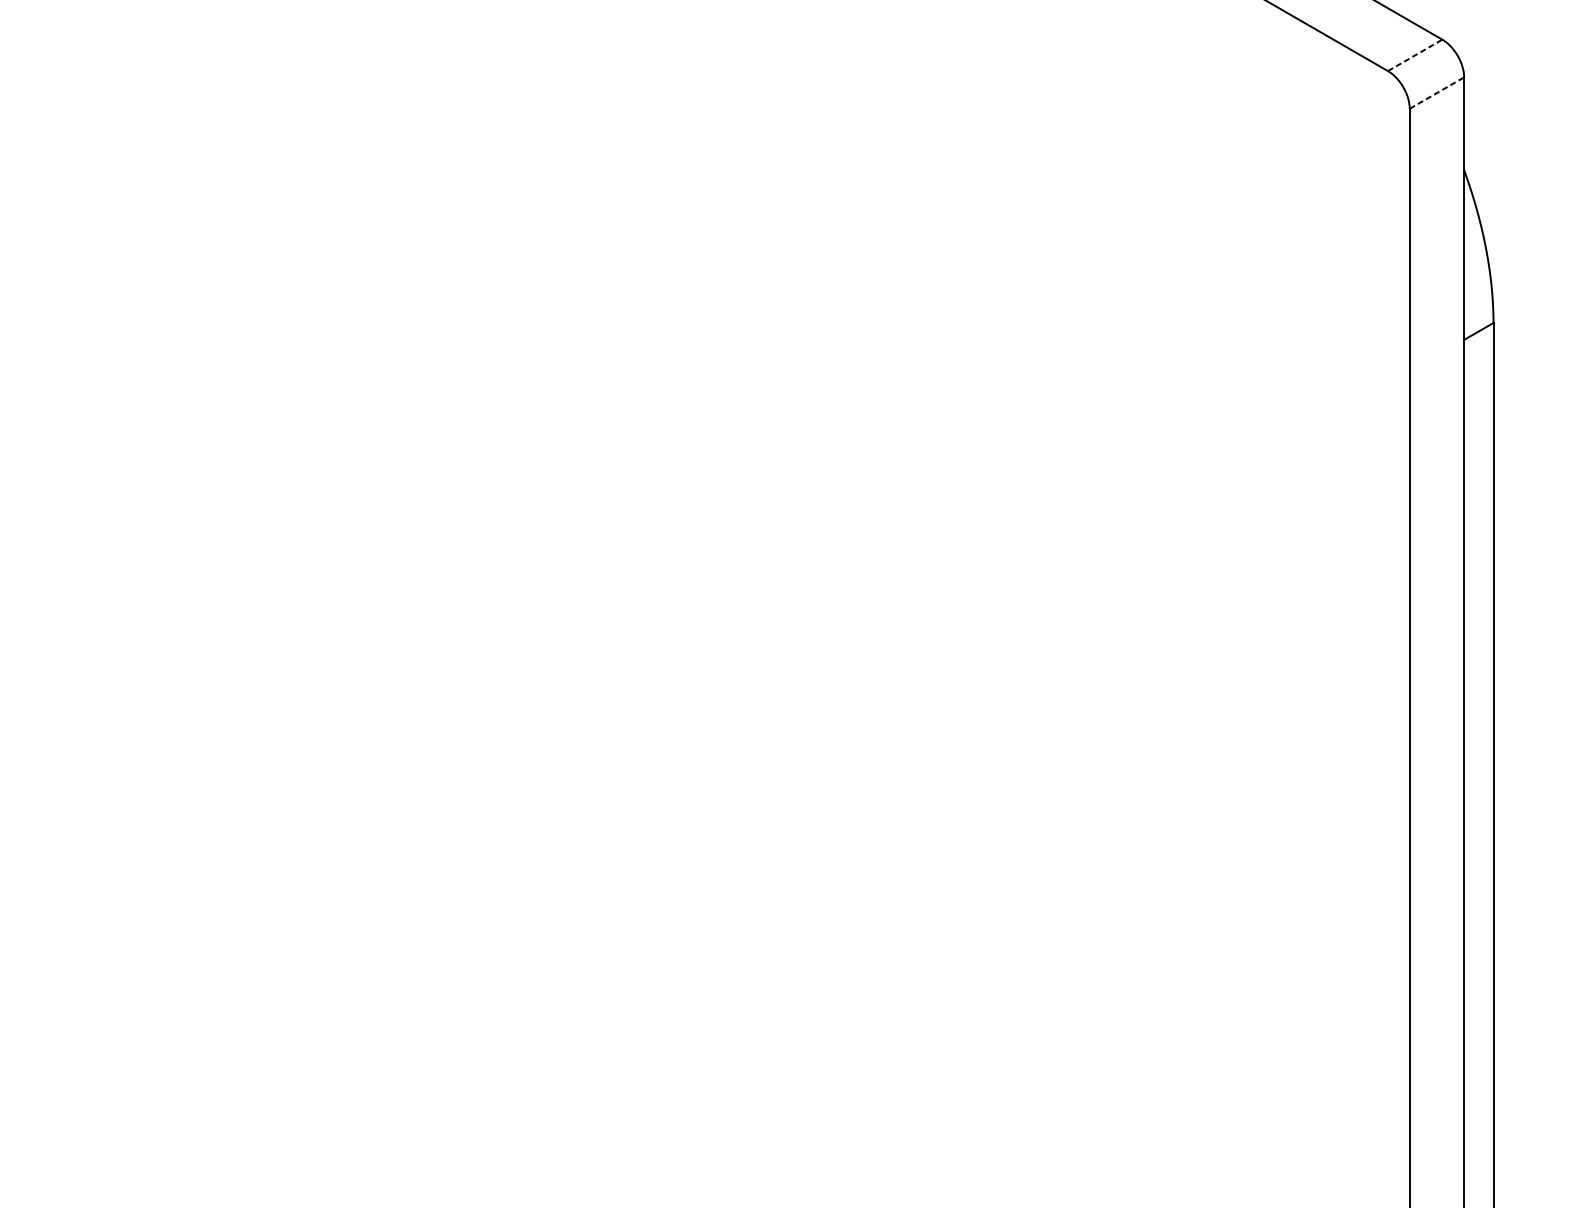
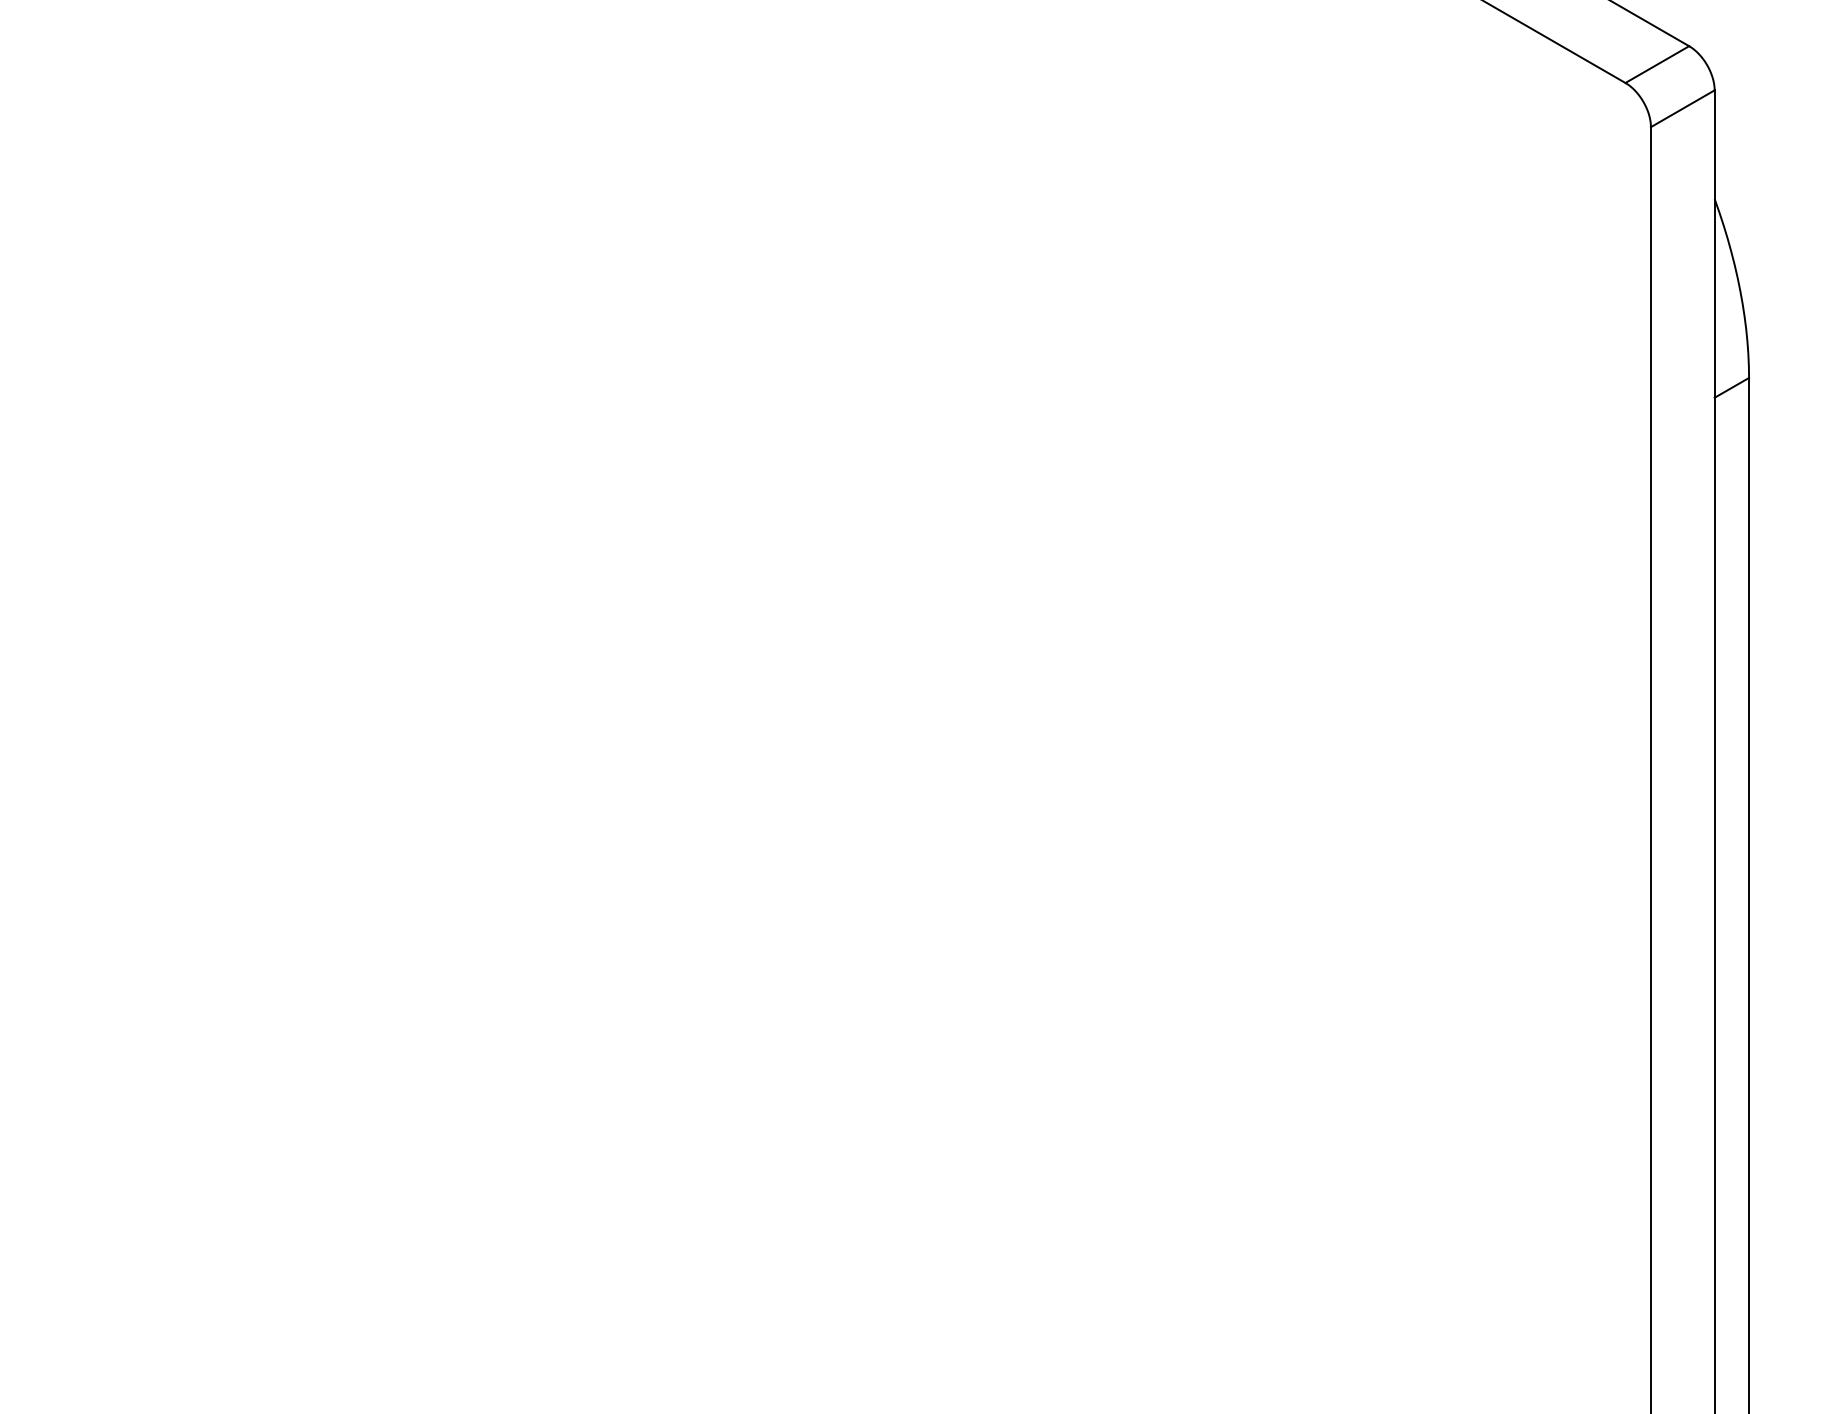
line: (1415, 55) -> (1657, 64), dashed -> solid
line: (1436, 92) -> (1682, 108), dashed -> solid

